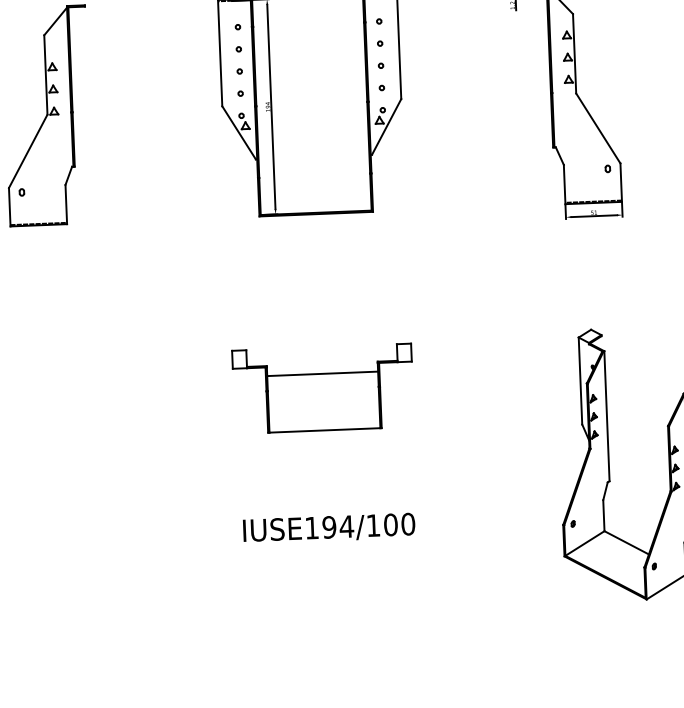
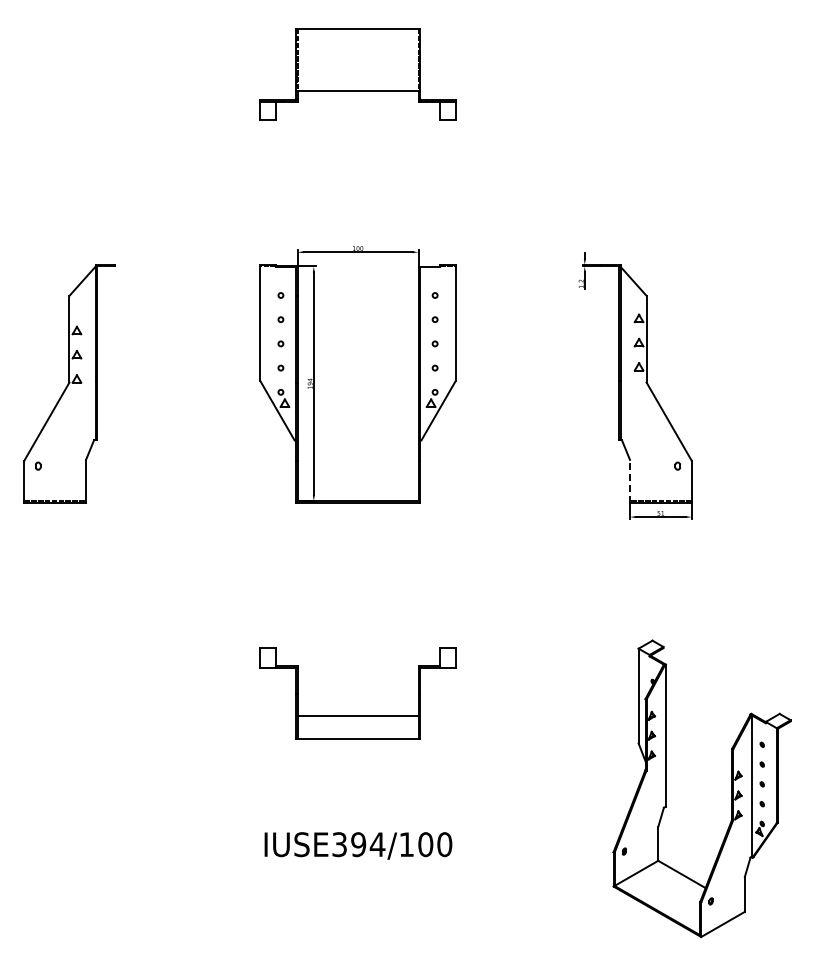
line: (565, 183) -> (630, 480), solid -> dashed
line: (322, 374) -> (357, 716), moved
text: (311, 527) -> (339, 844), IUSE194/100 -> IUSE394/100

